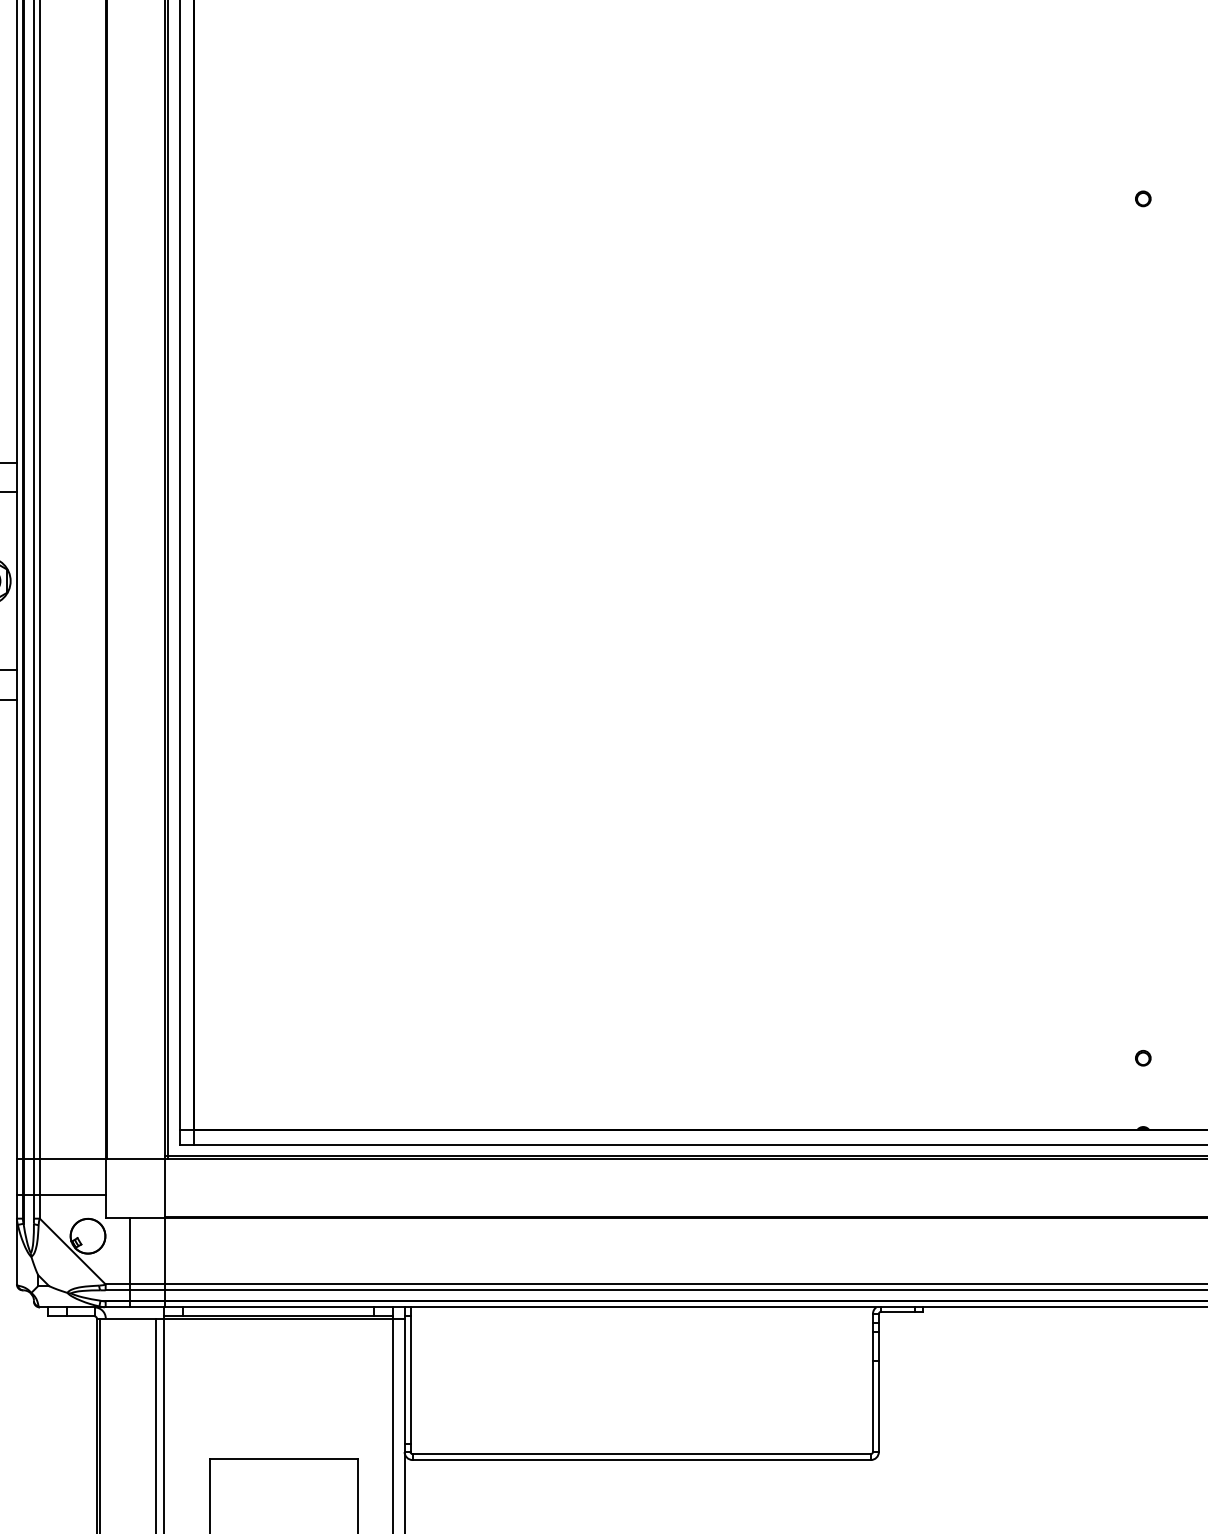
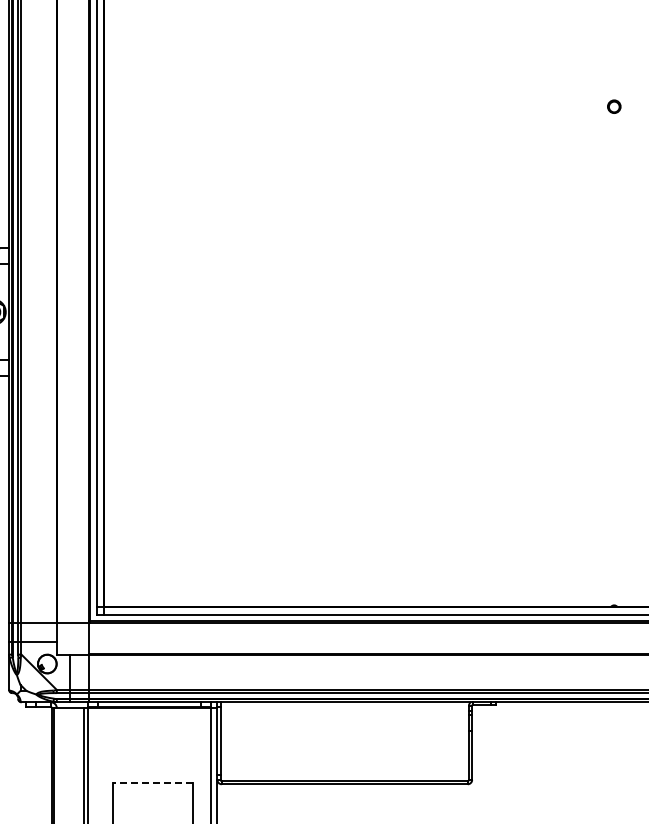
part: (1142, 198) -> (613, 106), size x1.6
part: (1142, 1058) -> (613, 568), removed
line: (283, 1458) -> (152, 783), solid -> dashed

